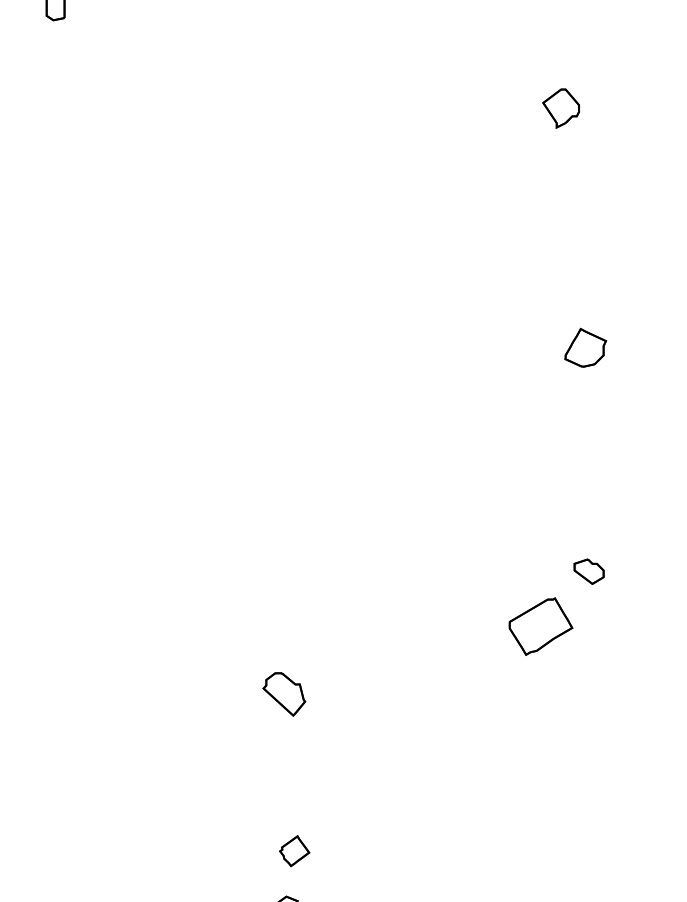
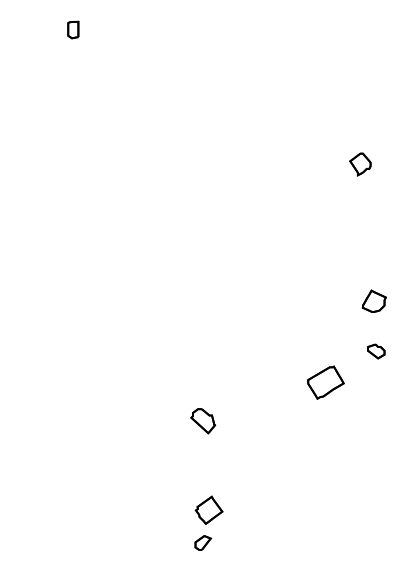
part: (561, 108) -> (360, 164), moved
part: (584, 346) -> (373, 300), moved
part: (540, 626) -> (325, 382), moved
part: (293, 849) -> (208, 509), size x1.6

